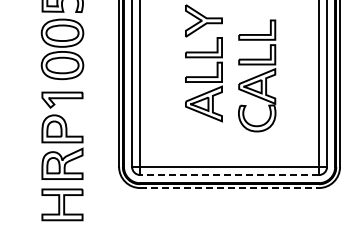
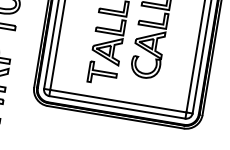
part: (203, 135) -> (102, 73), added
line: (229, 175) -> (117, 107), dashed -> solid
line: (230, 188) -> (116, 117), dashed -> solid

